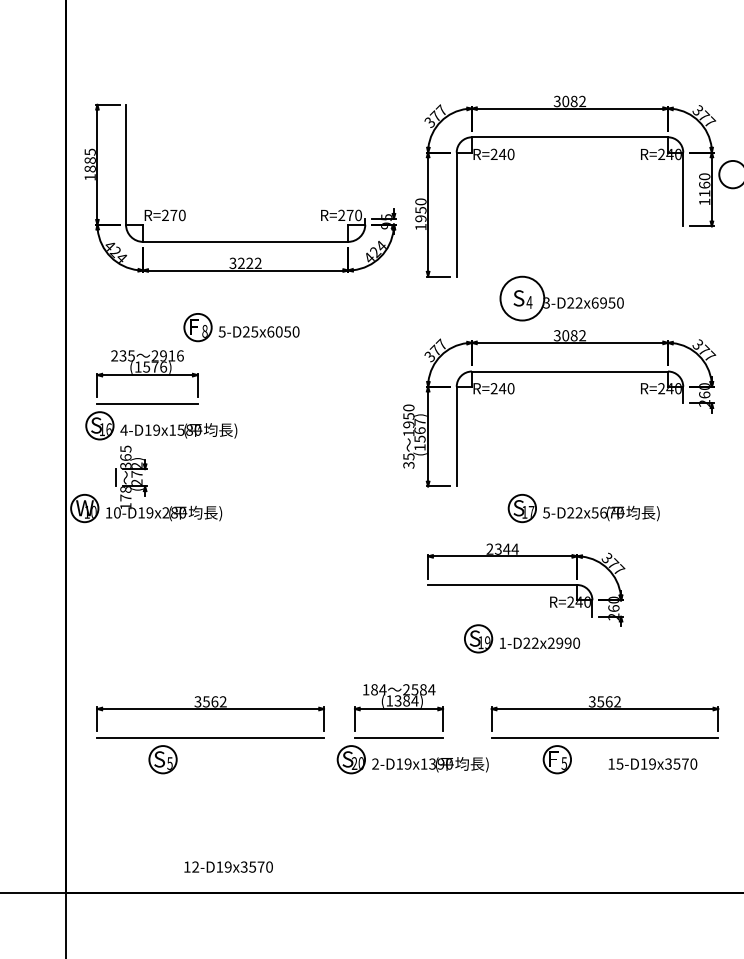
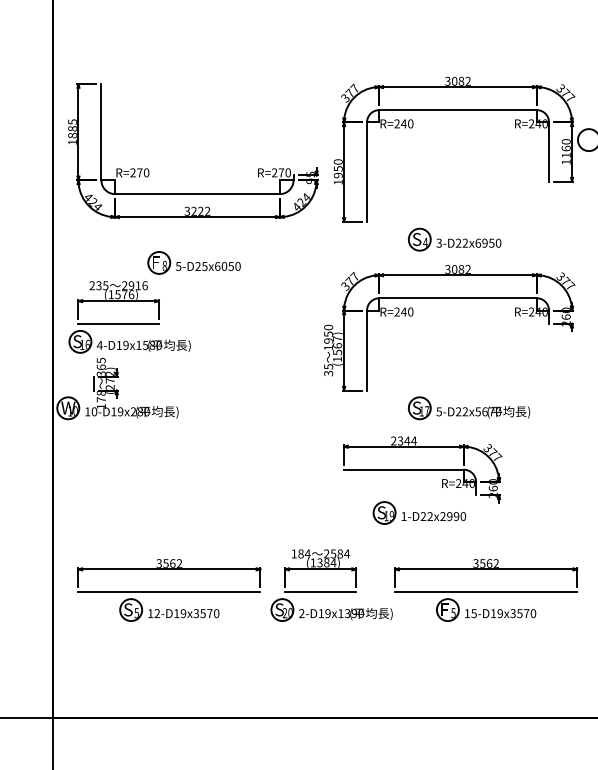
circle: (522, 298) -> (419, 239), size x0.62
text: (652, 763) -> (500, 613), moved
text: (228, 866) -> (183, 613), moved

